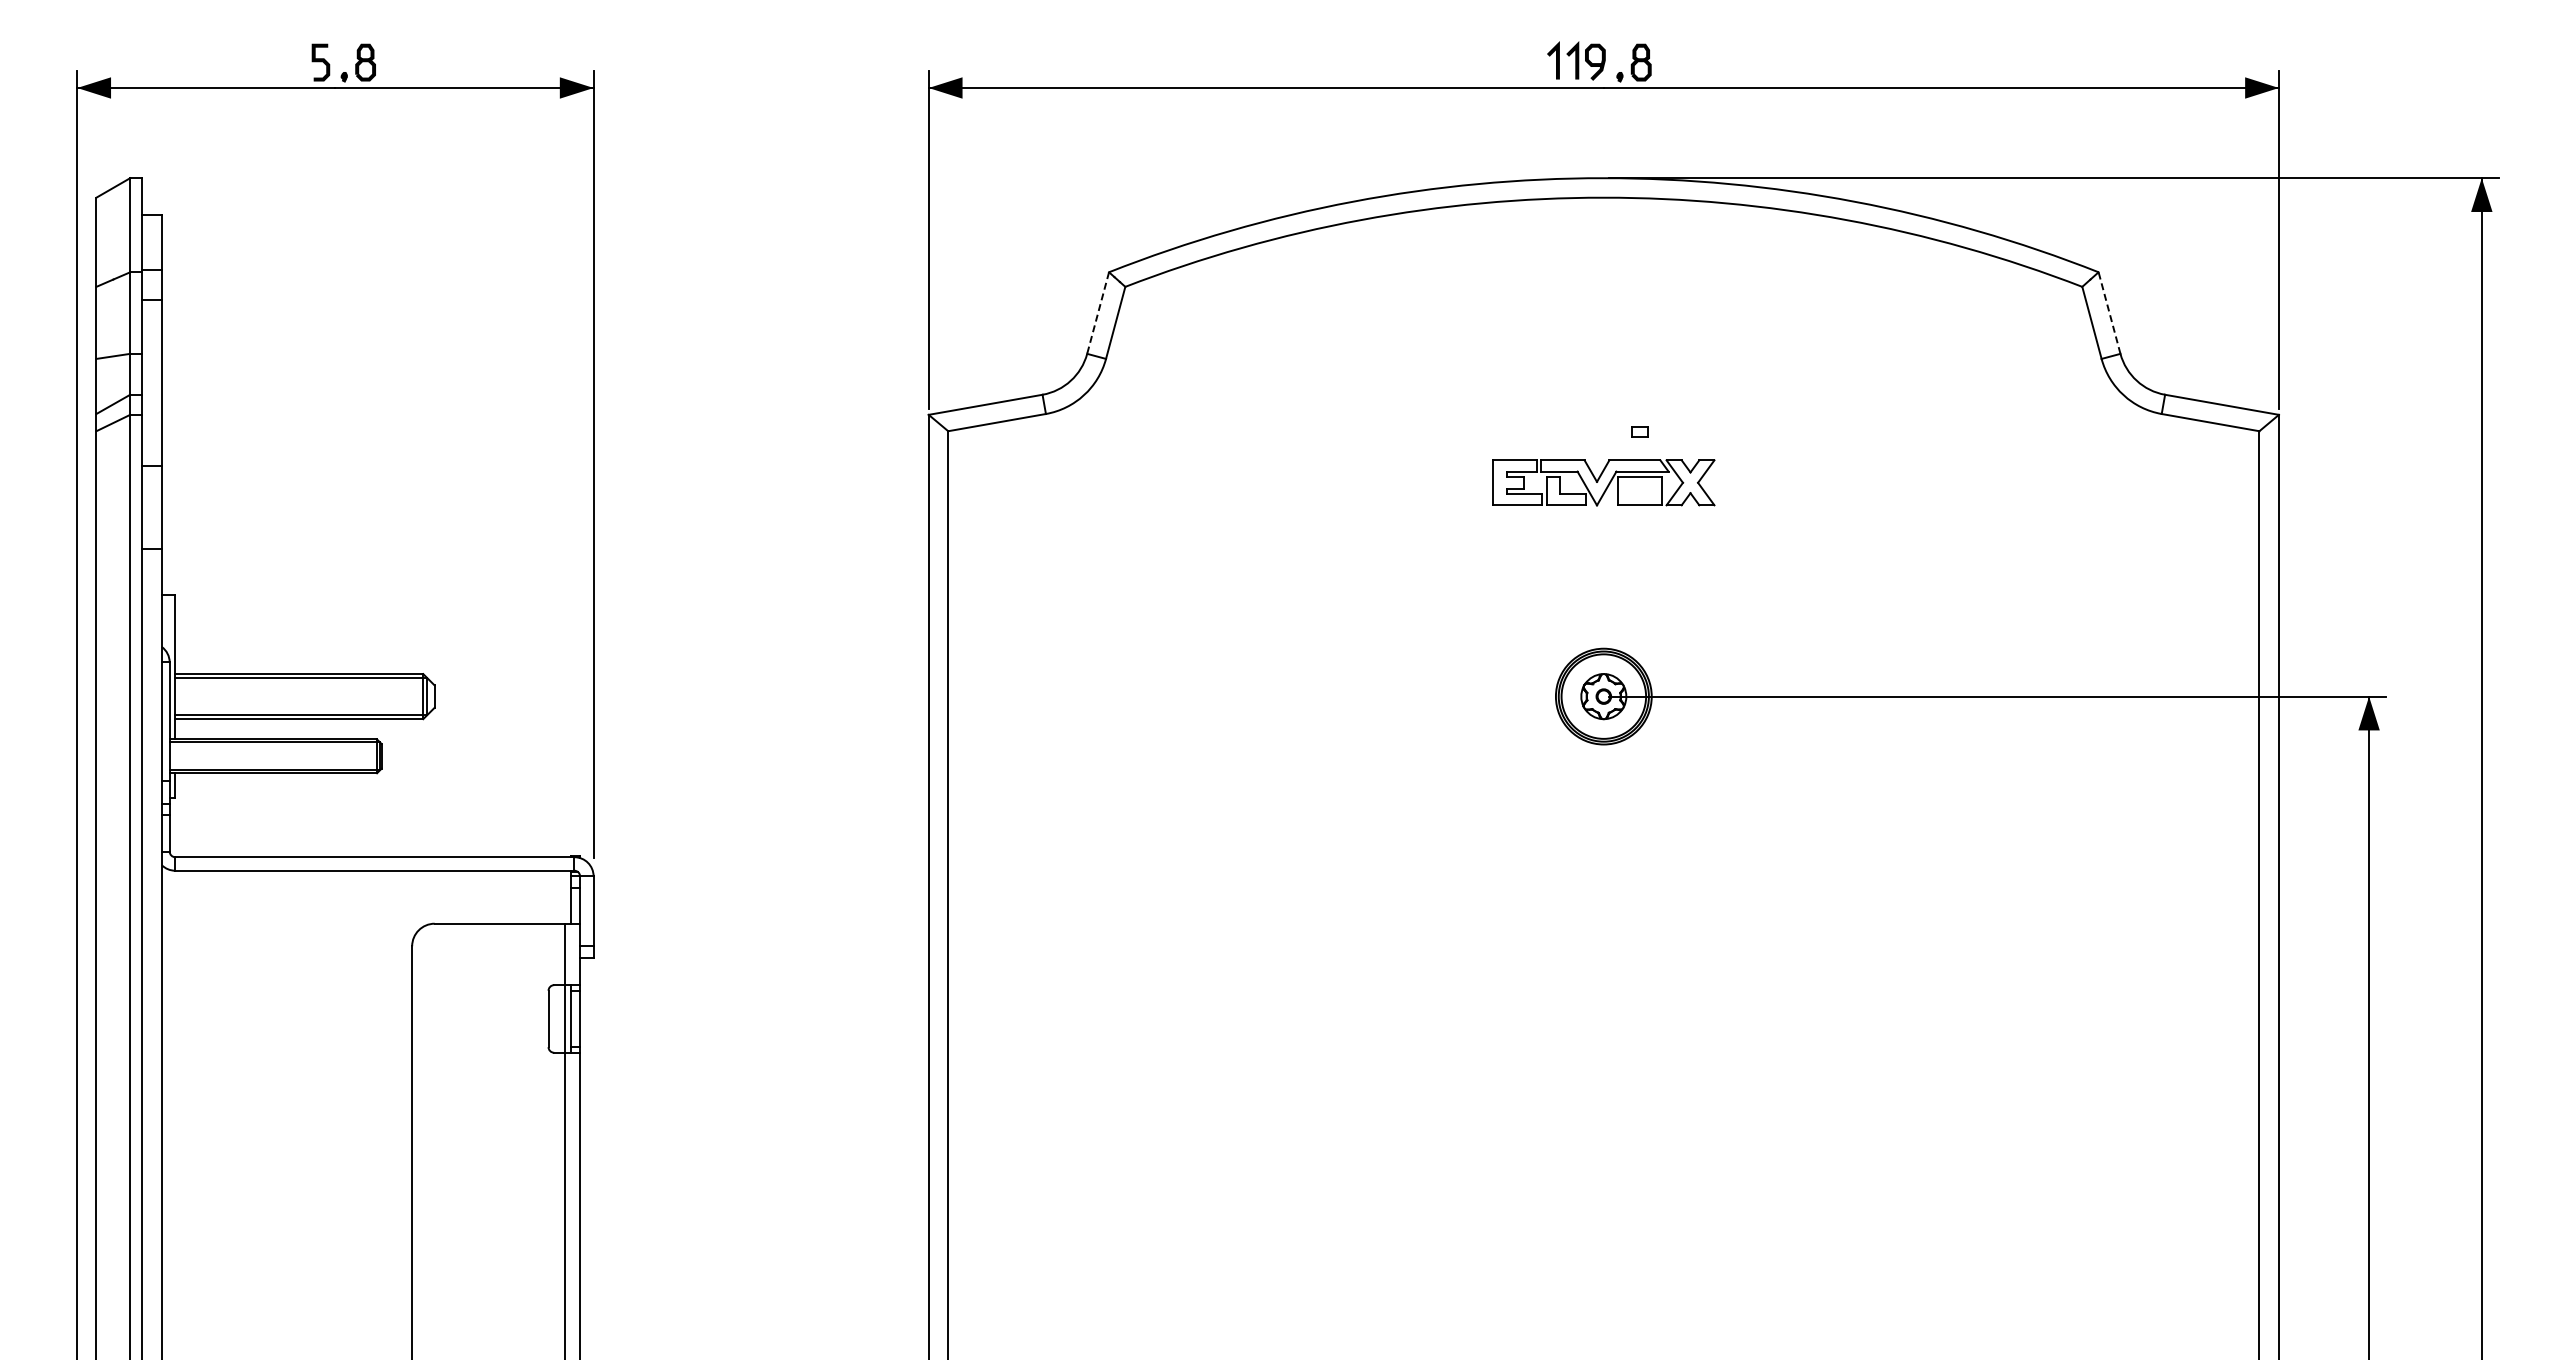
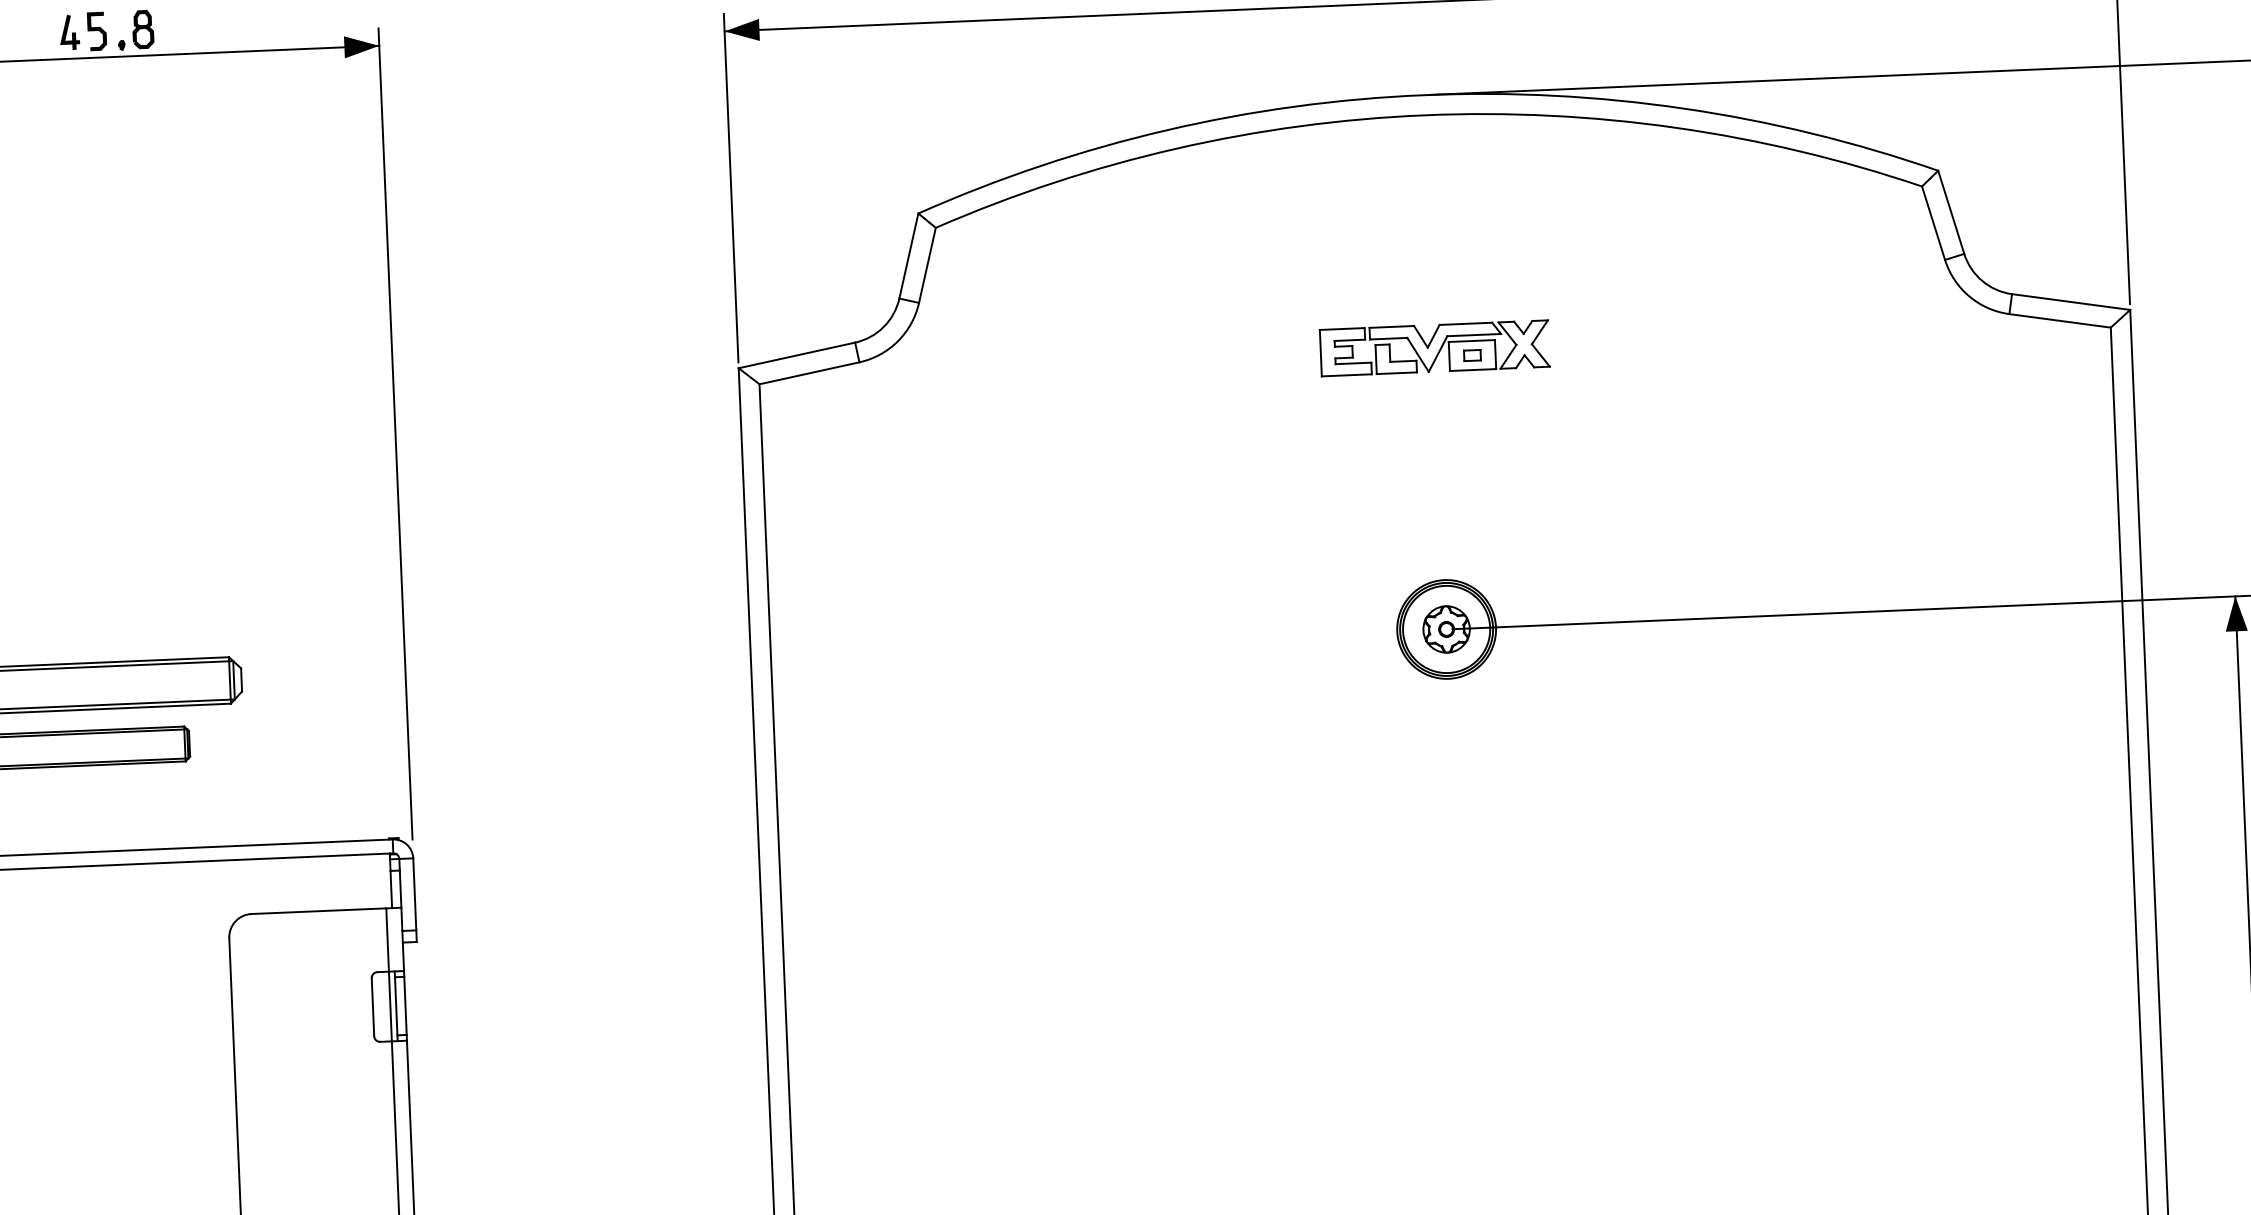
part: (293, 62) -> (68, 32), added
line: (2109, 312) -> (1951, 211), dashed -> solid
line: (1098, 313) -> (909, 256), dashed -> solid
part: (1603, 482) -> (1434, 348), moved

